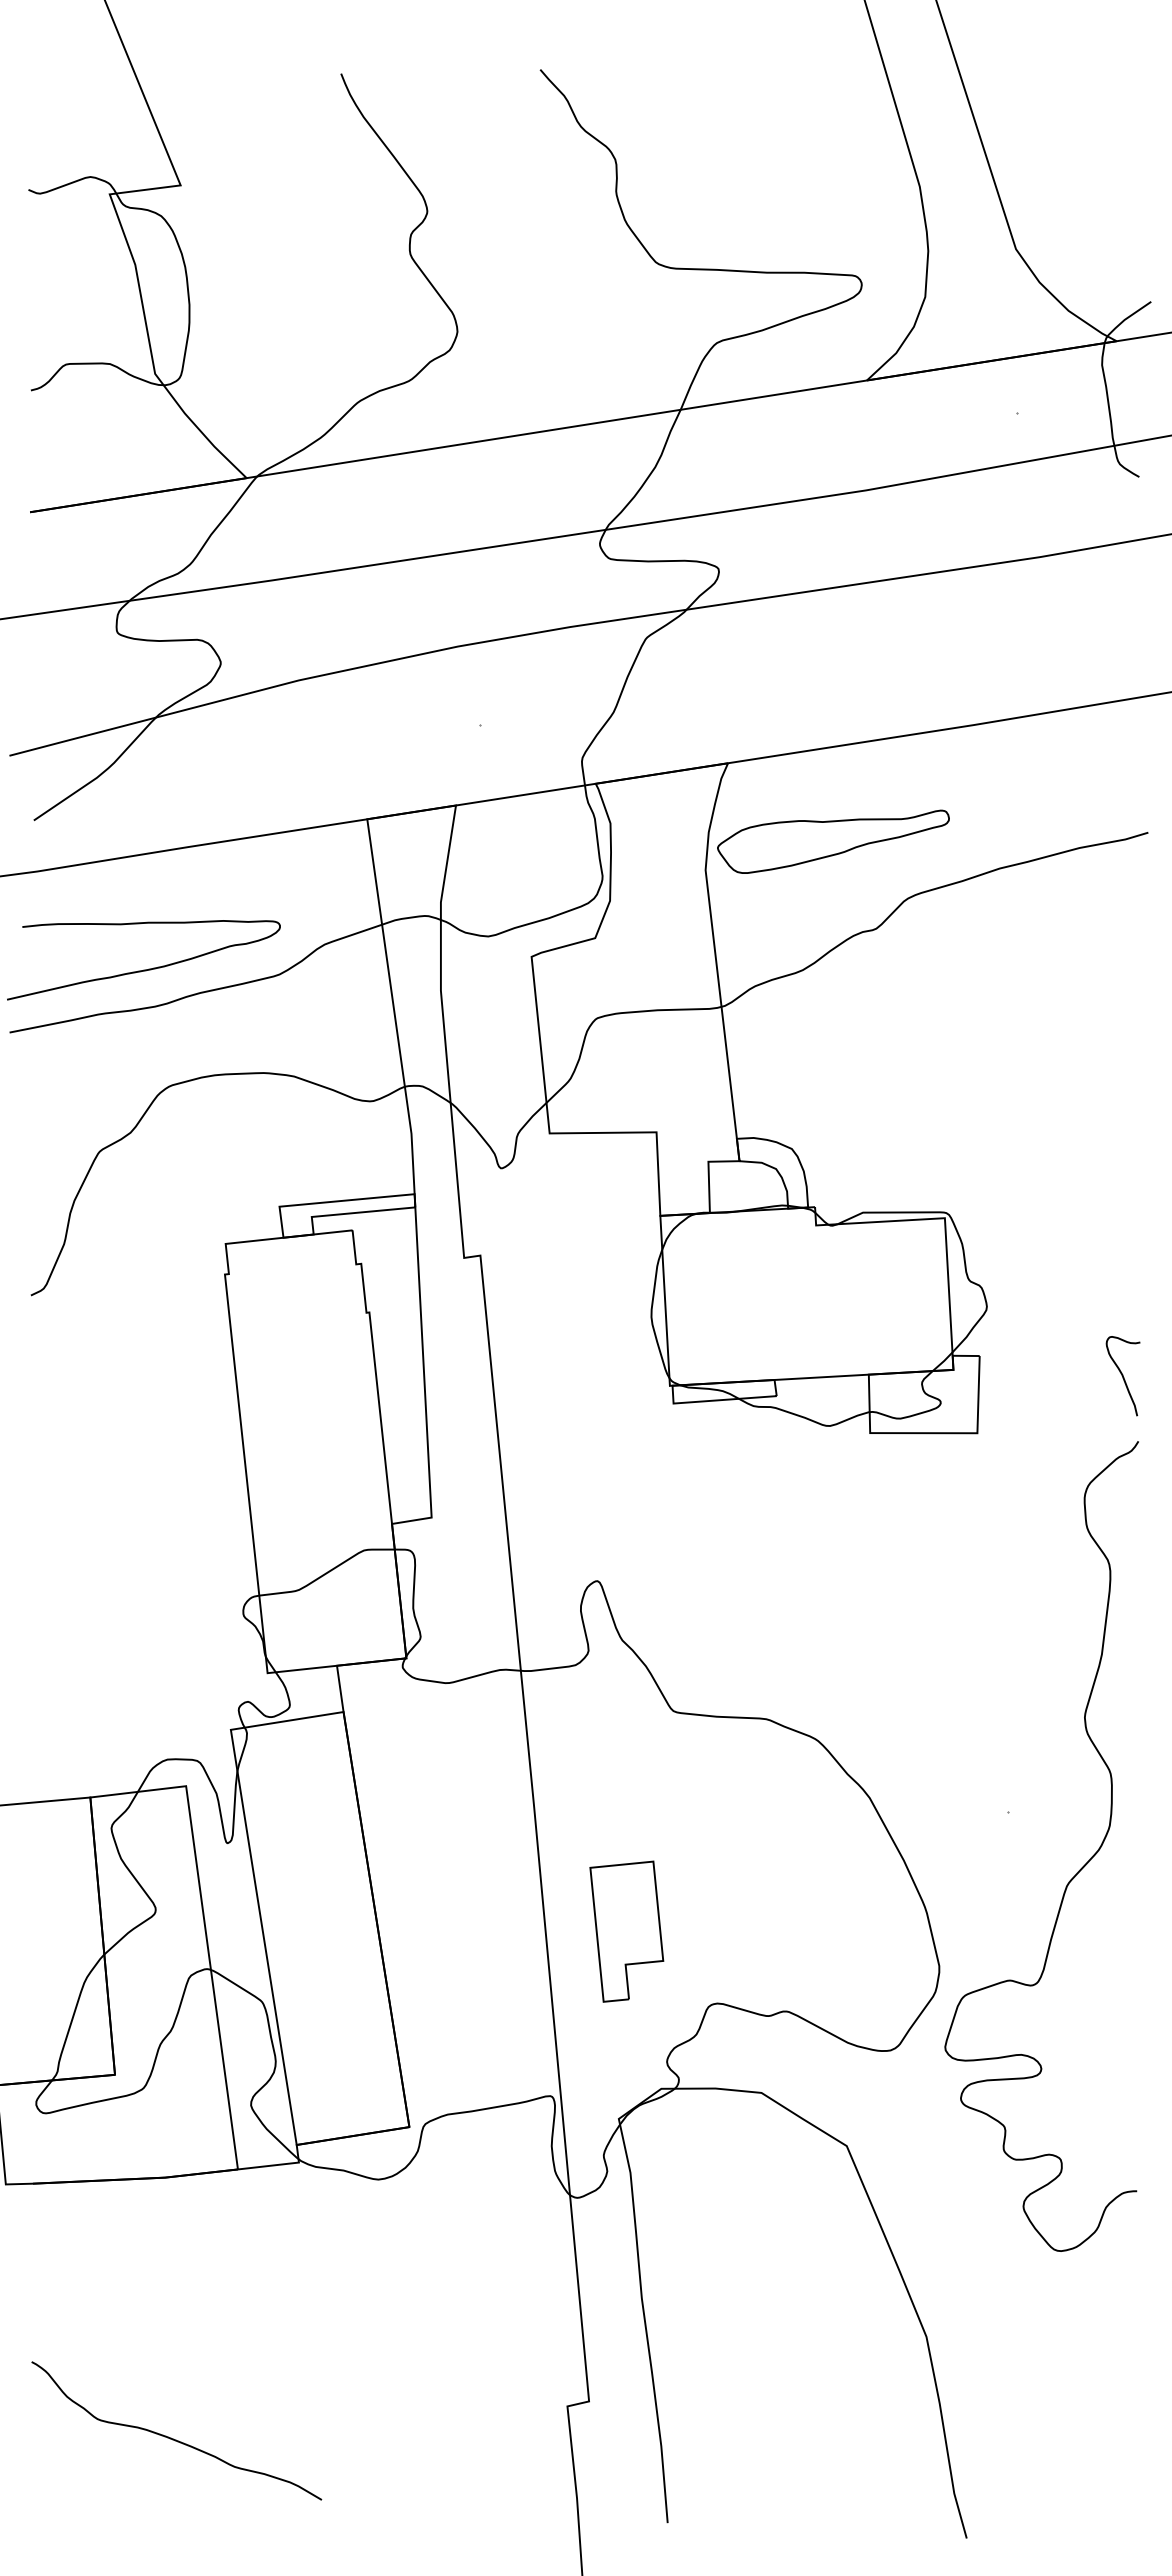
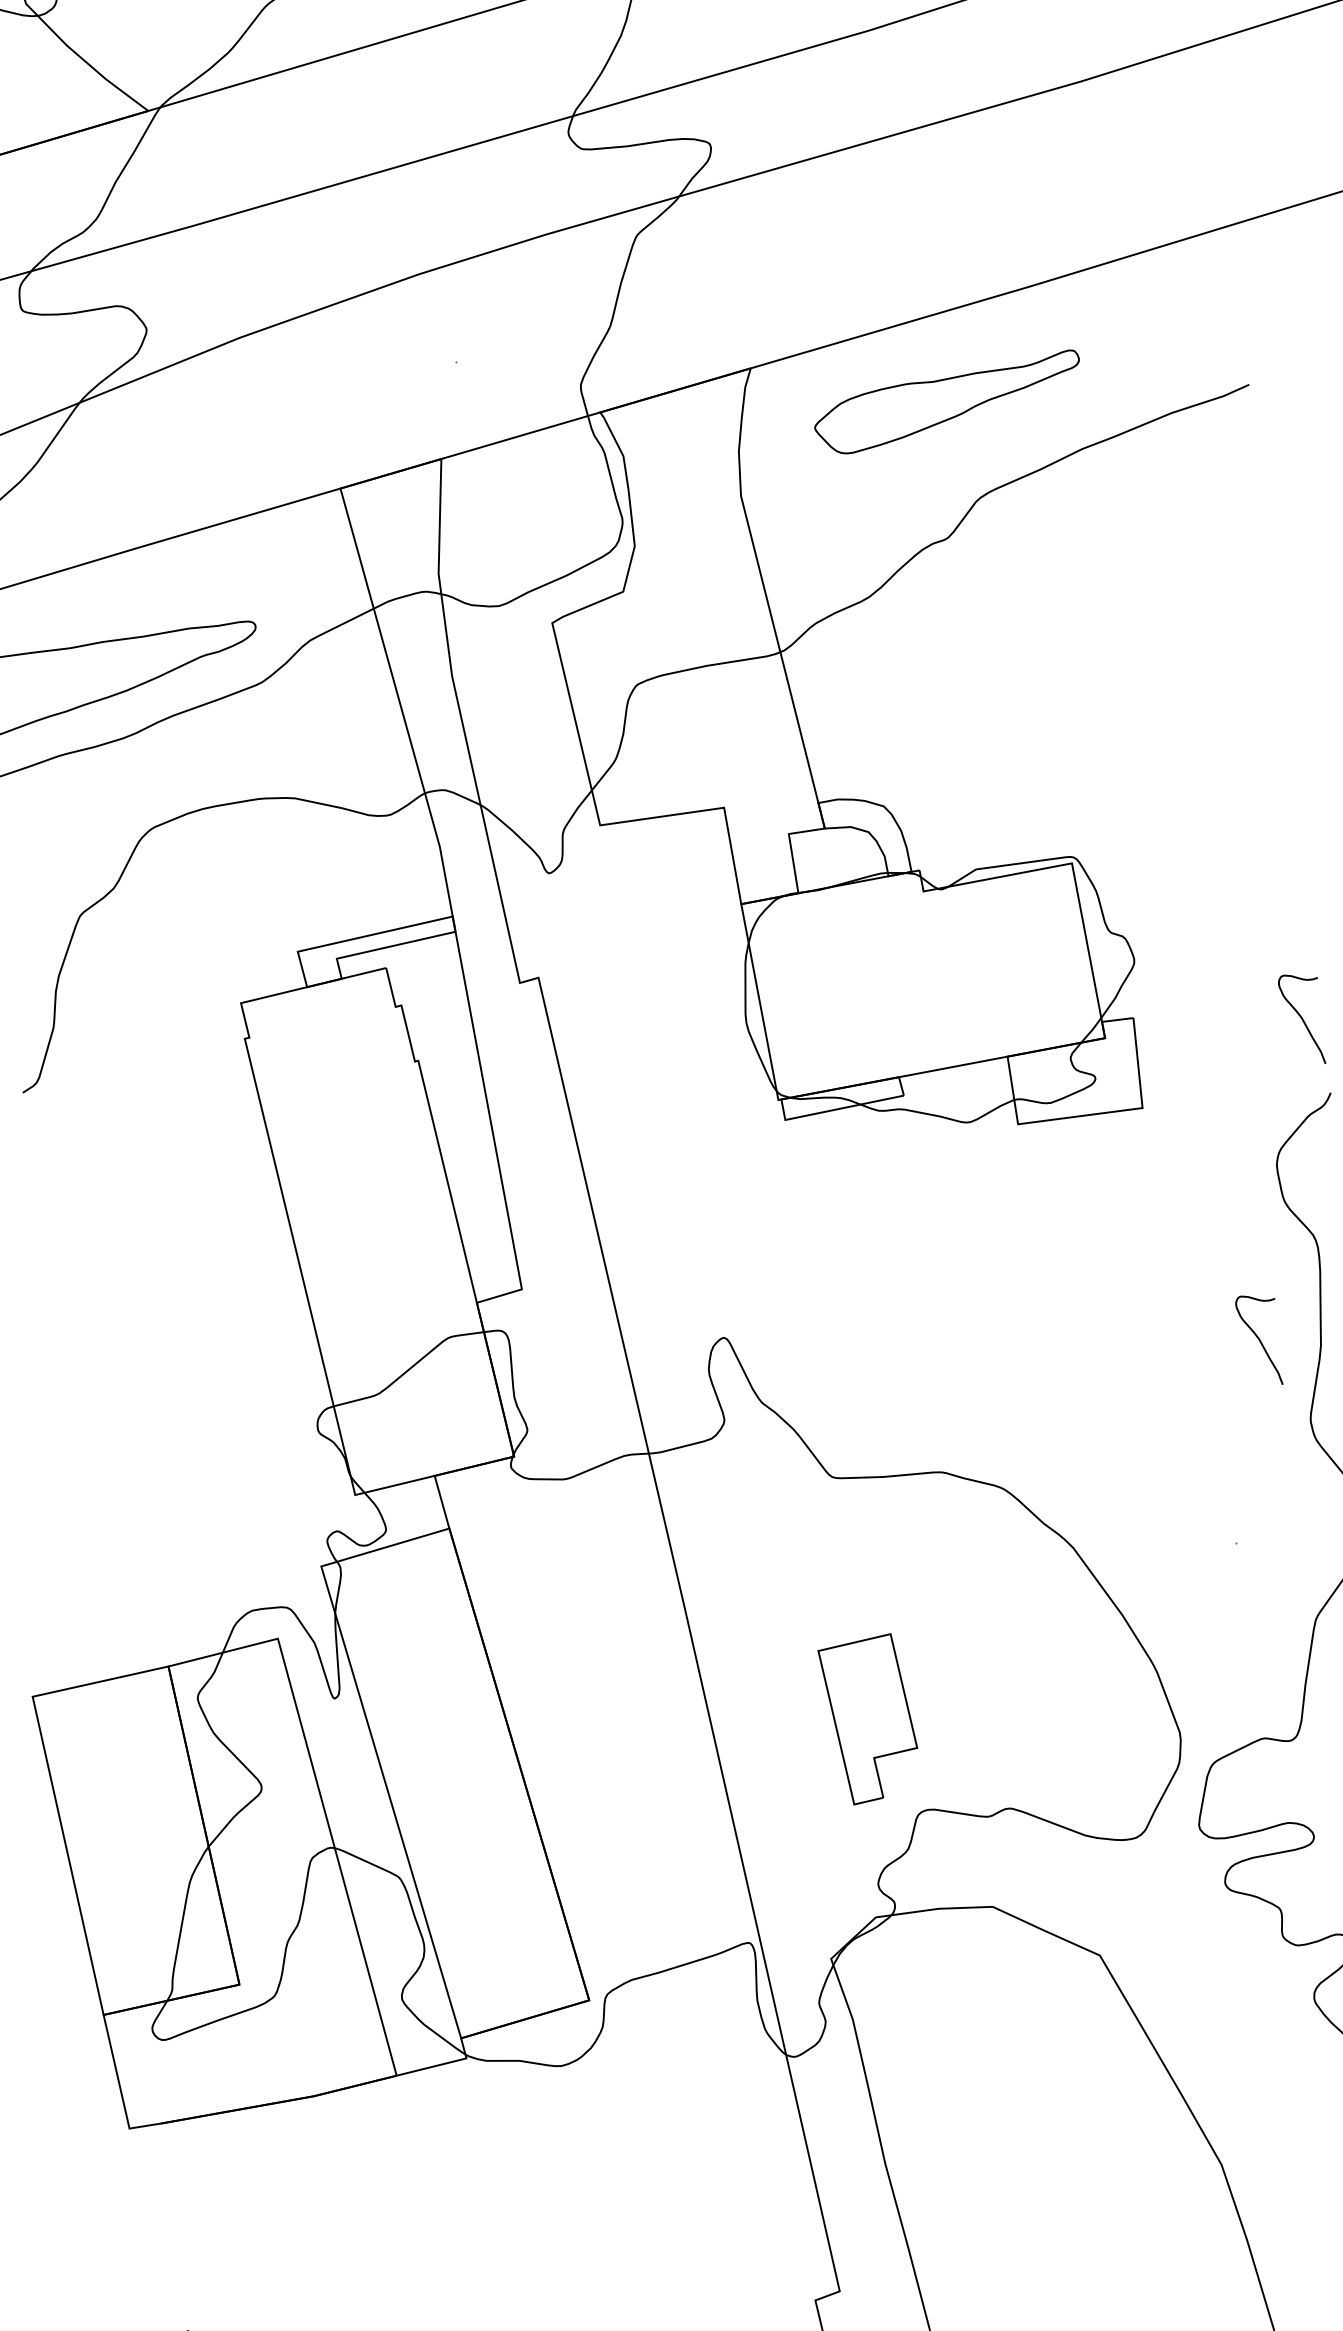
part: (833, 841) -> (948, 402), moved
curve: (1050, 1643) -> (1259, 1340), added
part: (626, 1931) -> (870, 1719), moved

